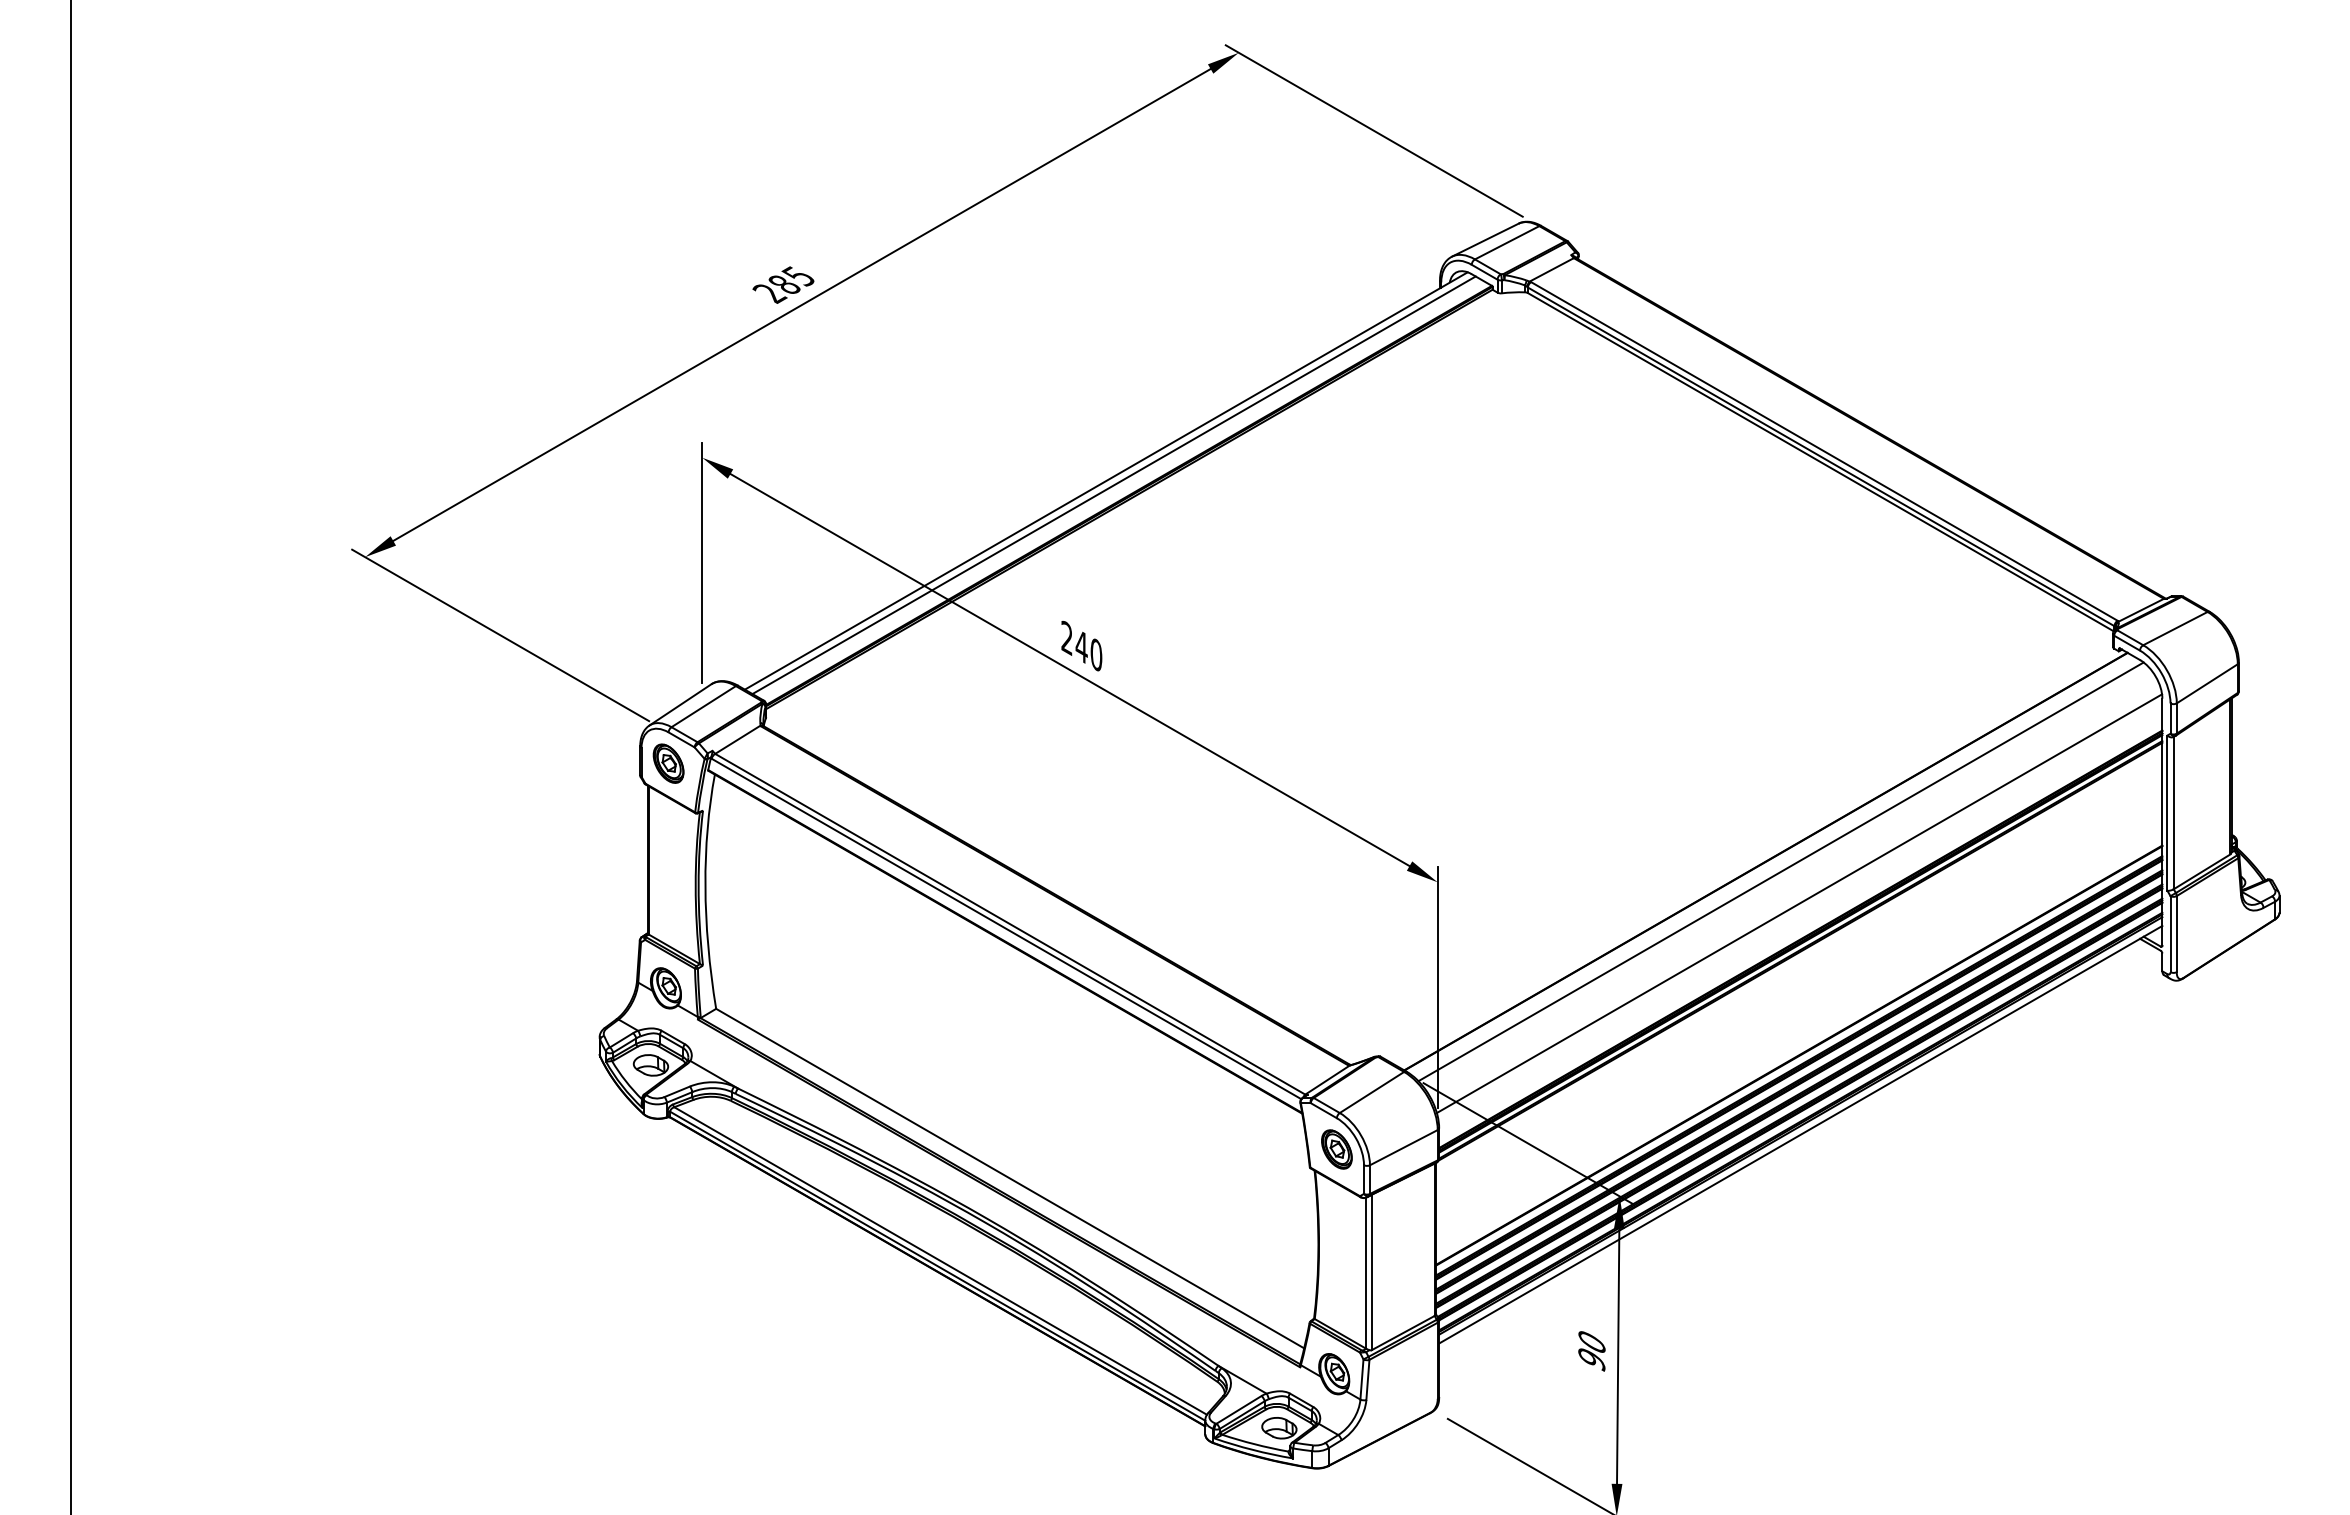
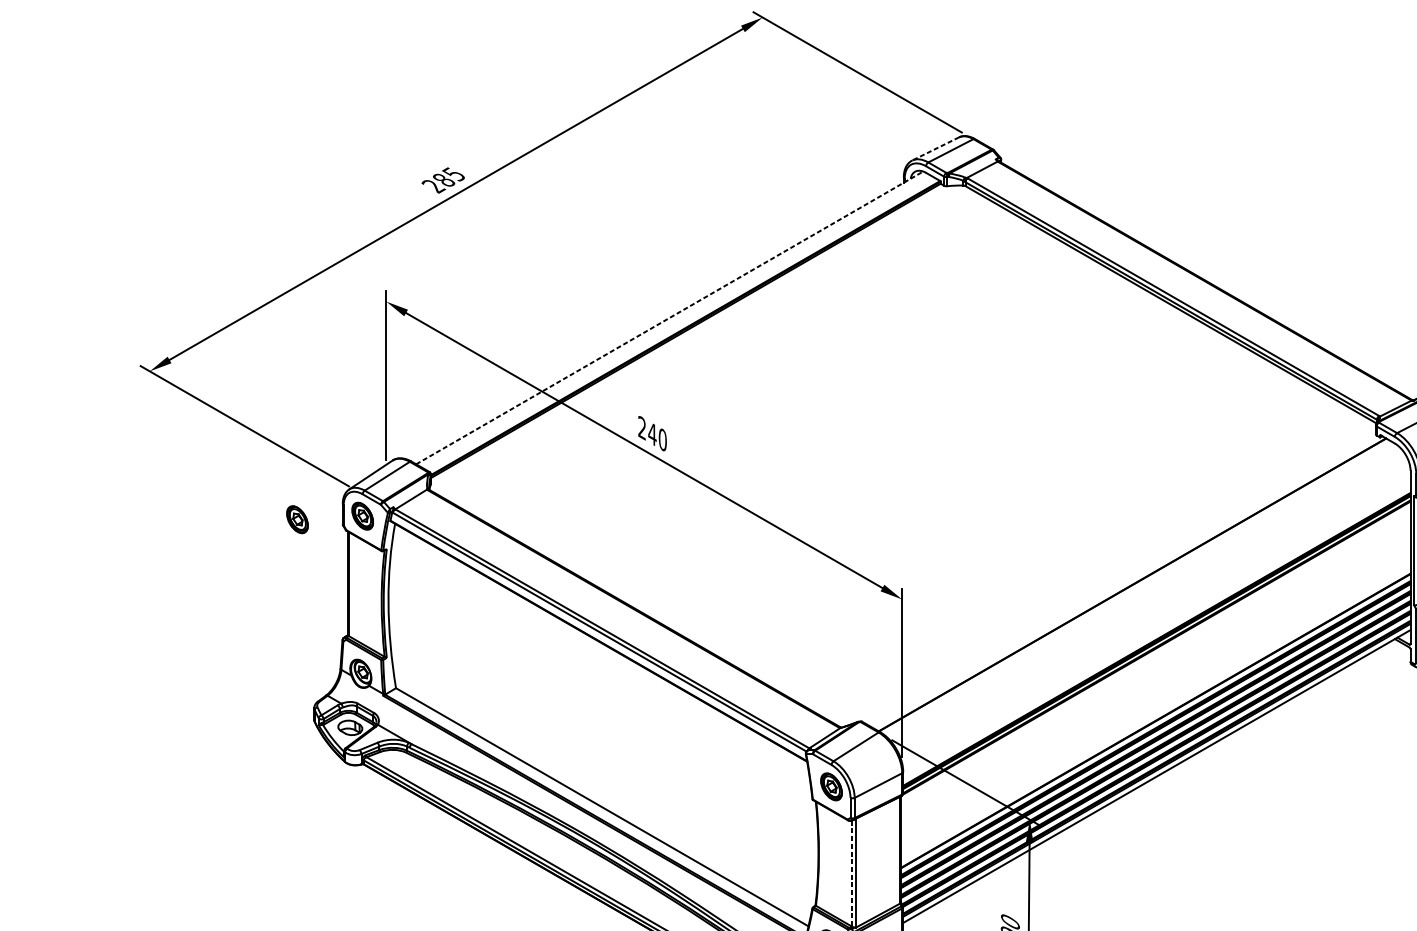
line: (1485, 240) -> (935, 149), solid -> dashed
line: (1106, 480) -> (669, 317), solid -> dashed
line: (1113, 485) -> (674, 321), removed
part: (575, 768) -> (297, 519), added
line: (1780, 871) -> (1142, 591), removed
line: (1799, 903) -> (1156, 614), removed
line: (1365, 1273) -> (851, 873), solid -> dashed

